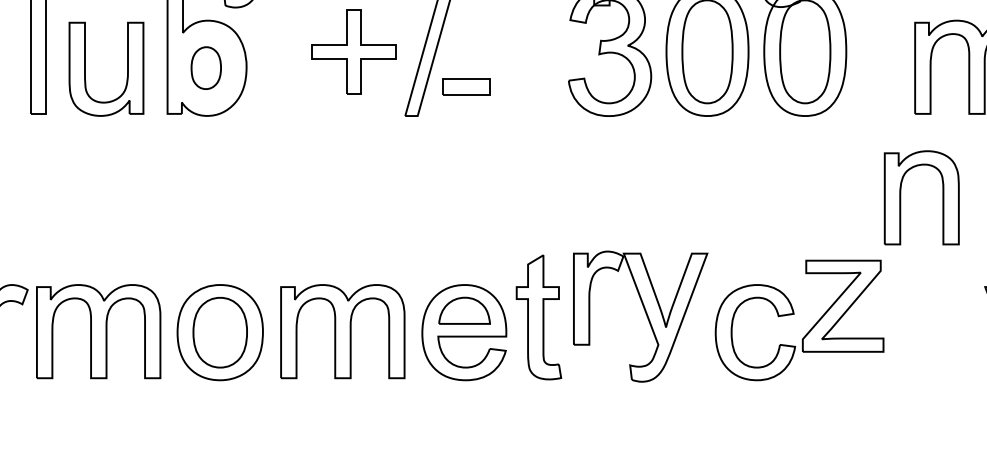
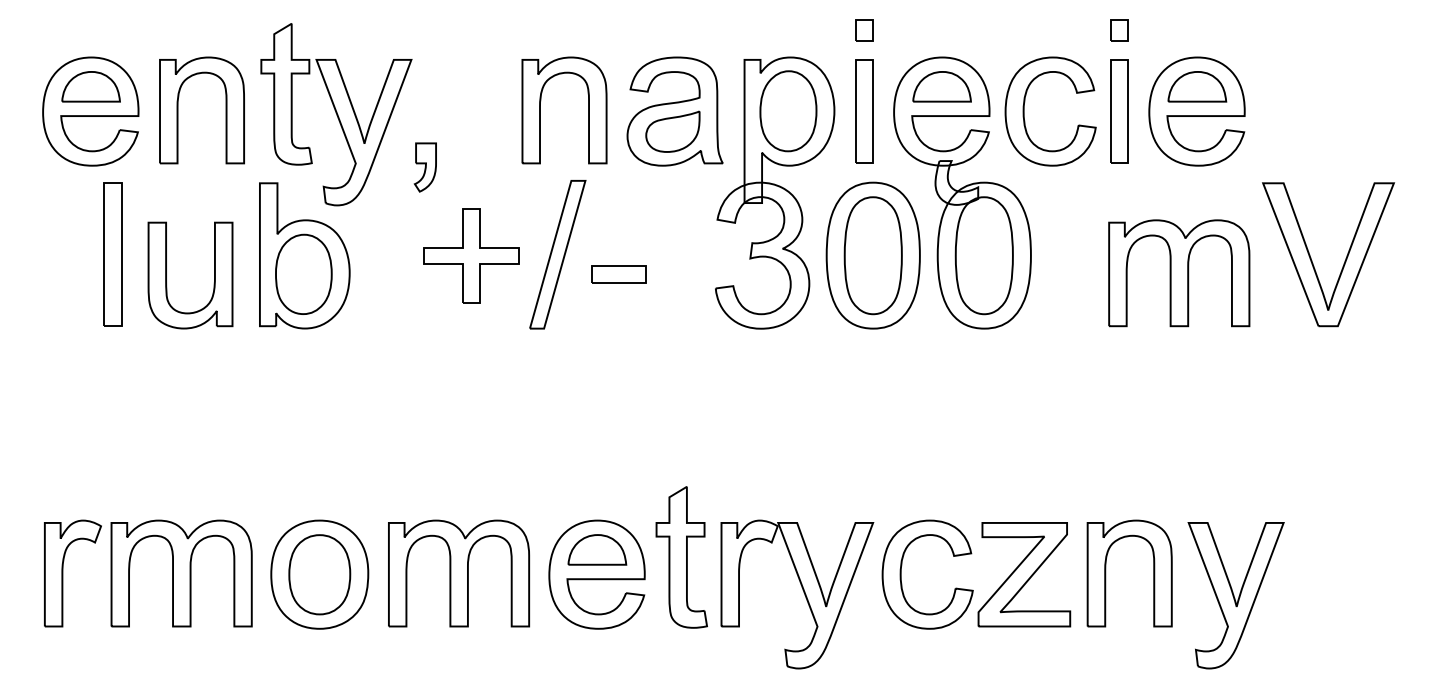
part: (205, 67) -> (303, 273), size x1.67
part: (466, 86) -> (618, 274), moved
part: (901, 197) -> (1106, 573), moved
part: (843, 306) -> (1024, 574), moved
part: (646, 314) -> (803, 592), moved

